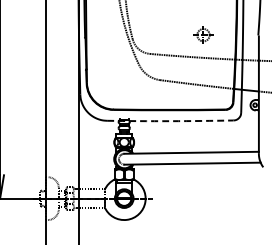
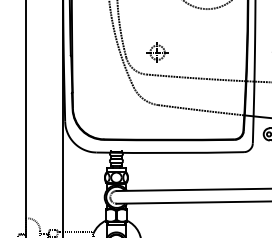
part: (203, 34) -> (157, 51), moved
arc: (170, 121) -> (170, 153), dashed -> solid

